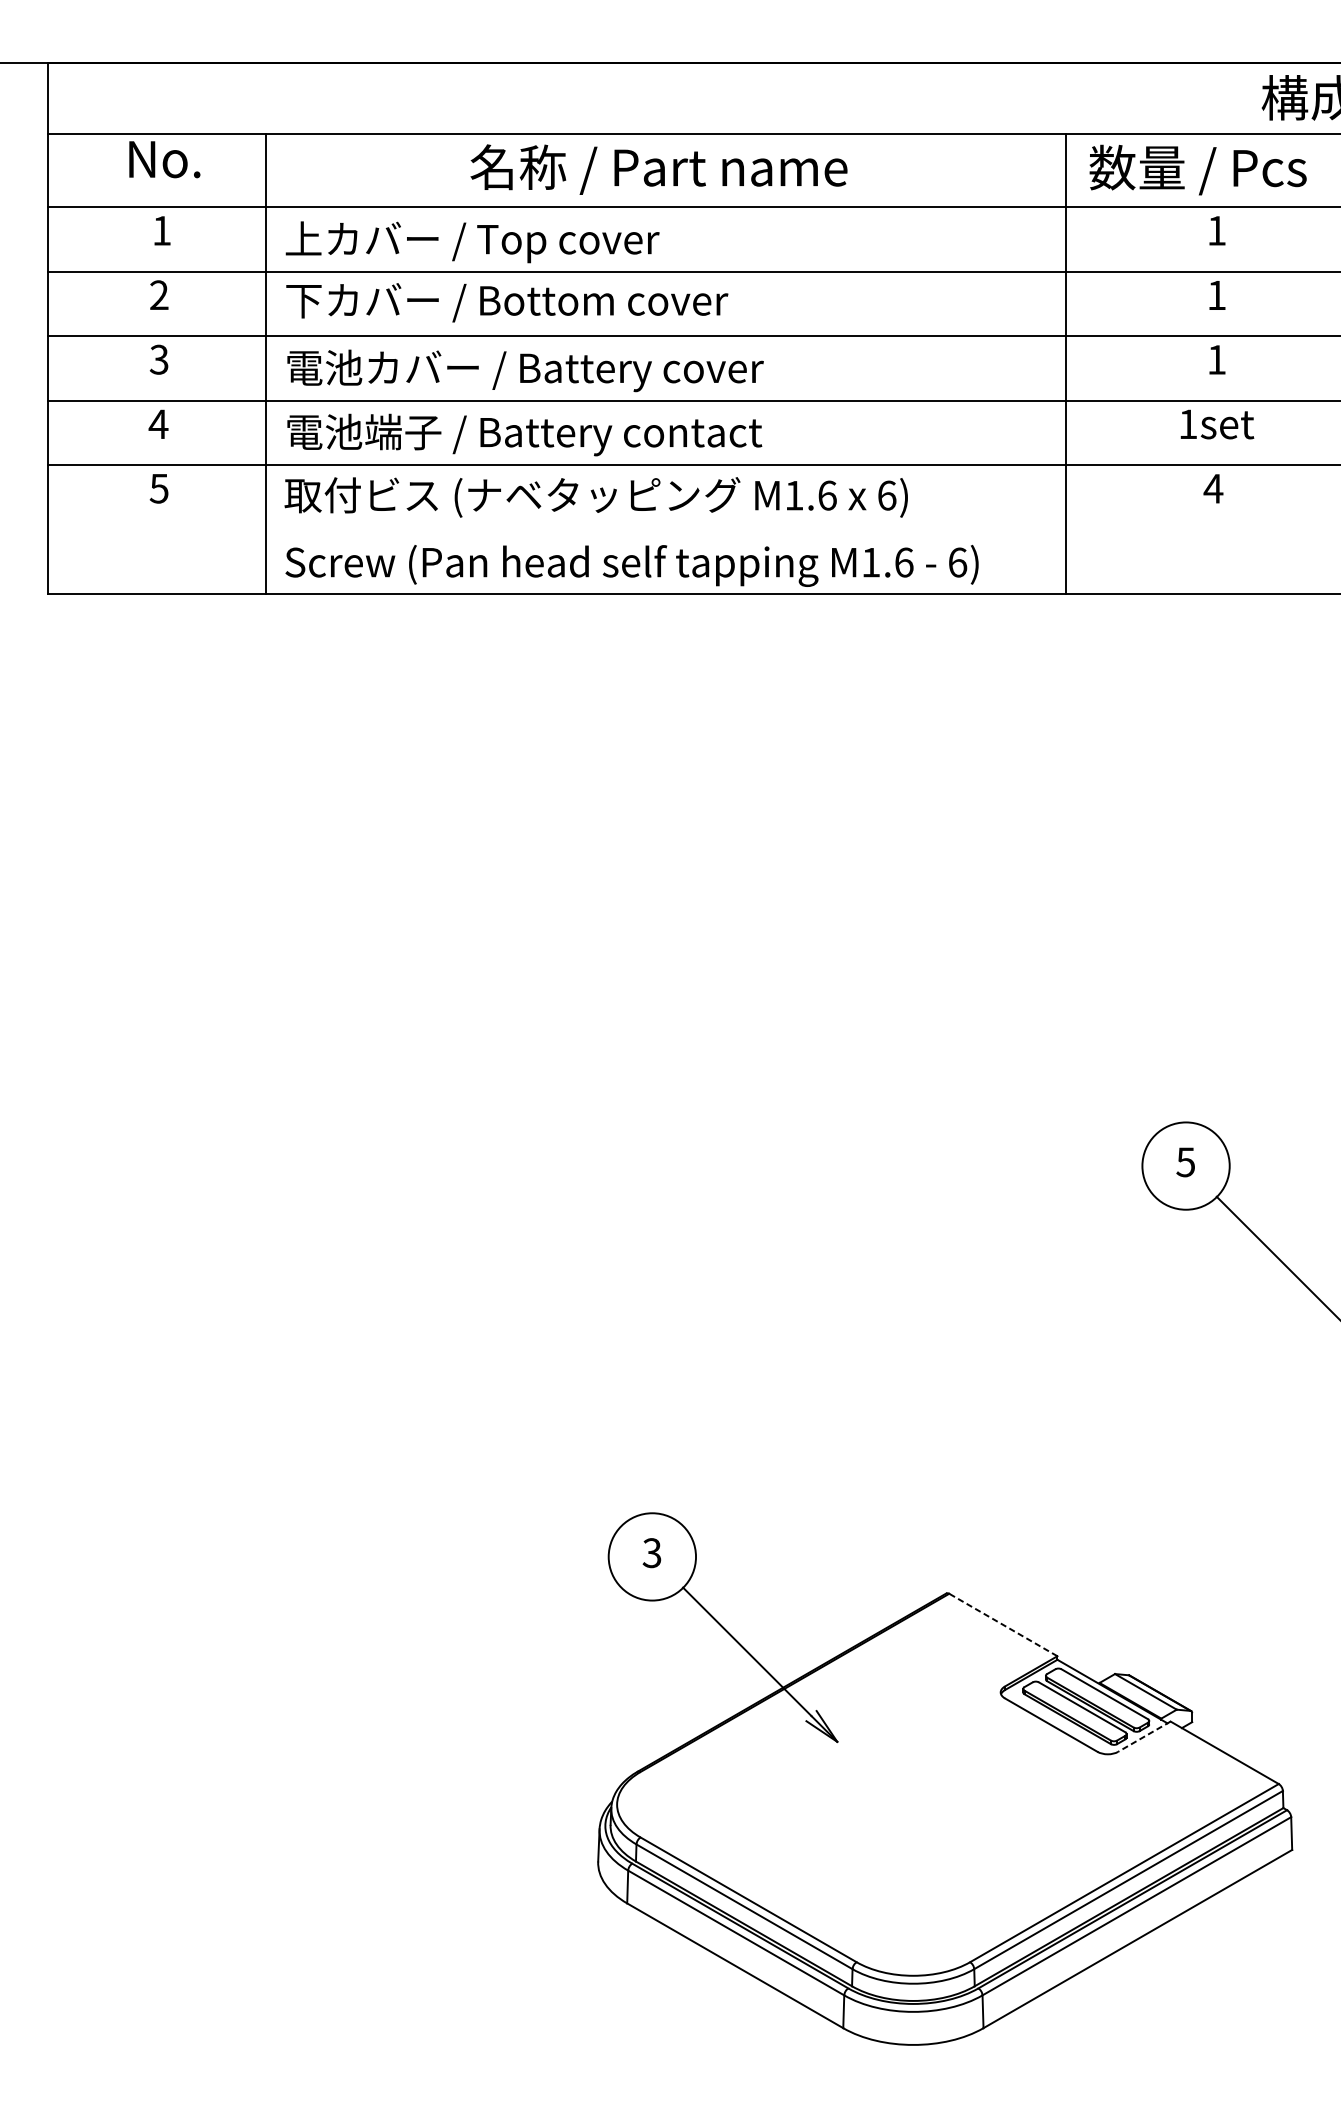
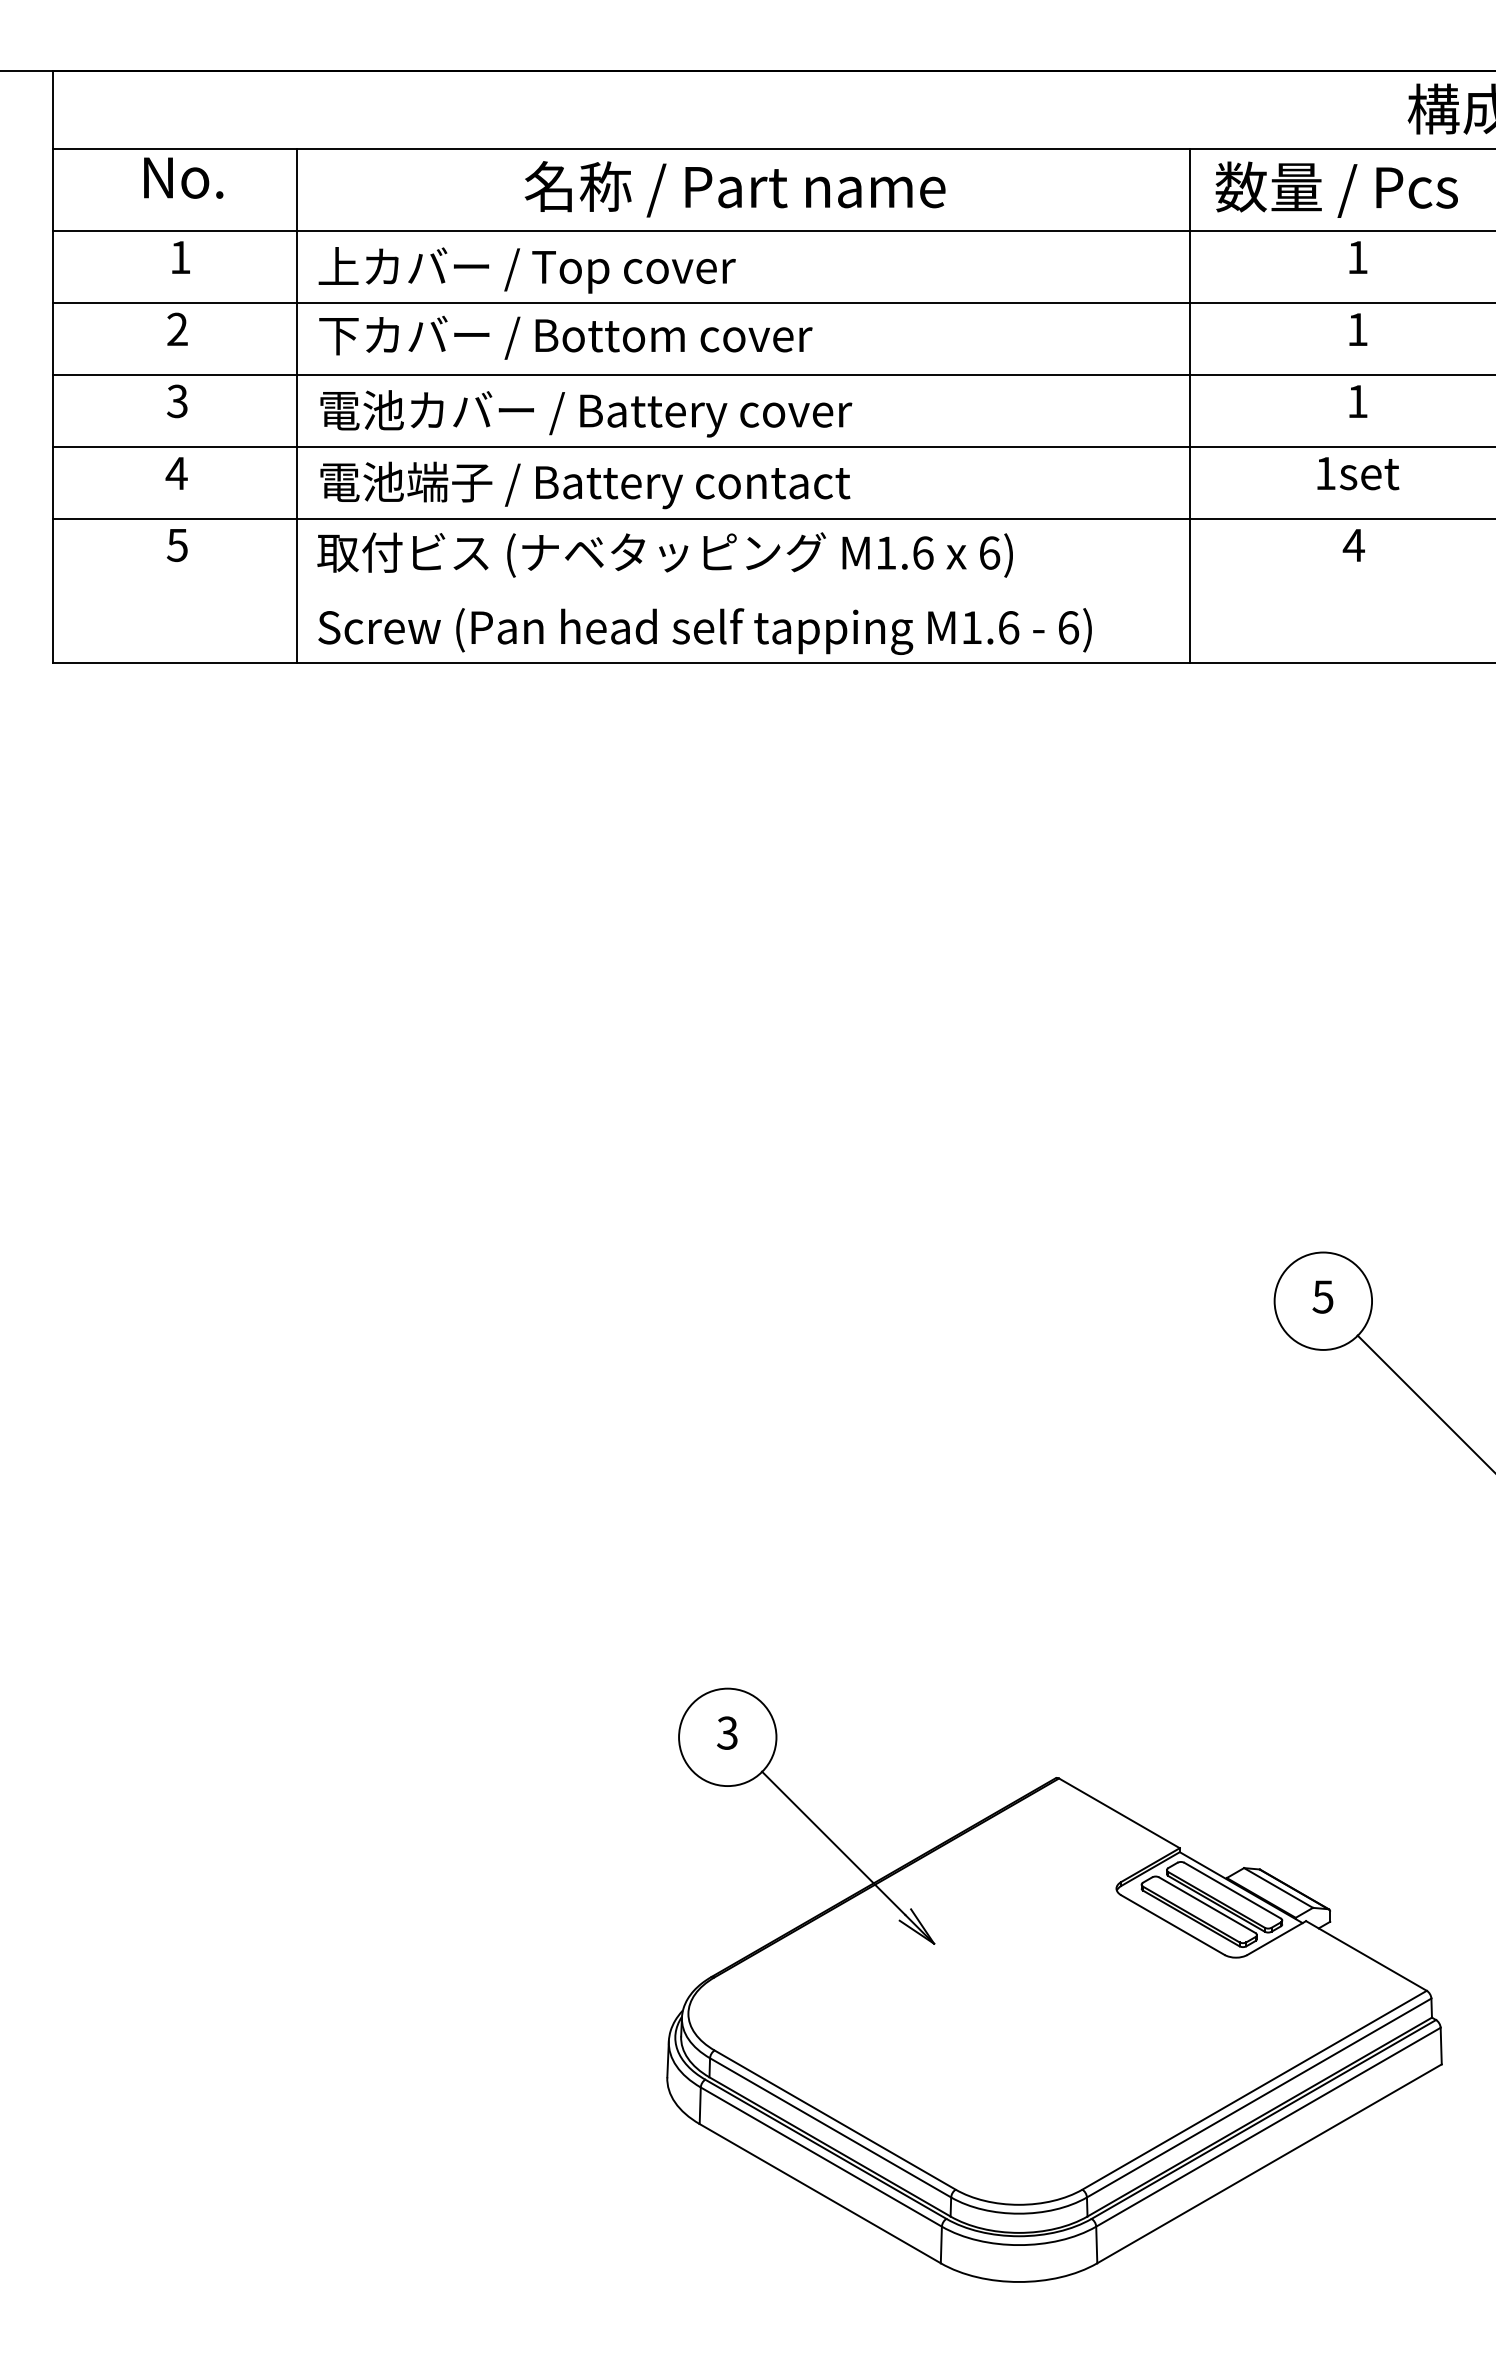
line: (1003, 1625) -> (1119, 1813), dashed -> solid
line: (1144, 1737) -> (1276, 1938), dashed -> solid

